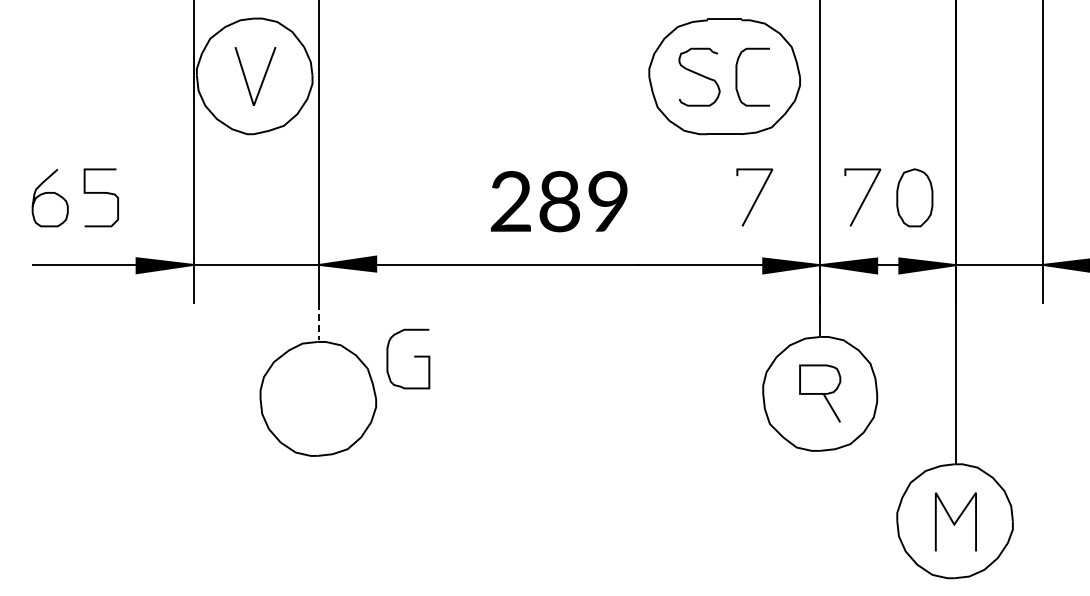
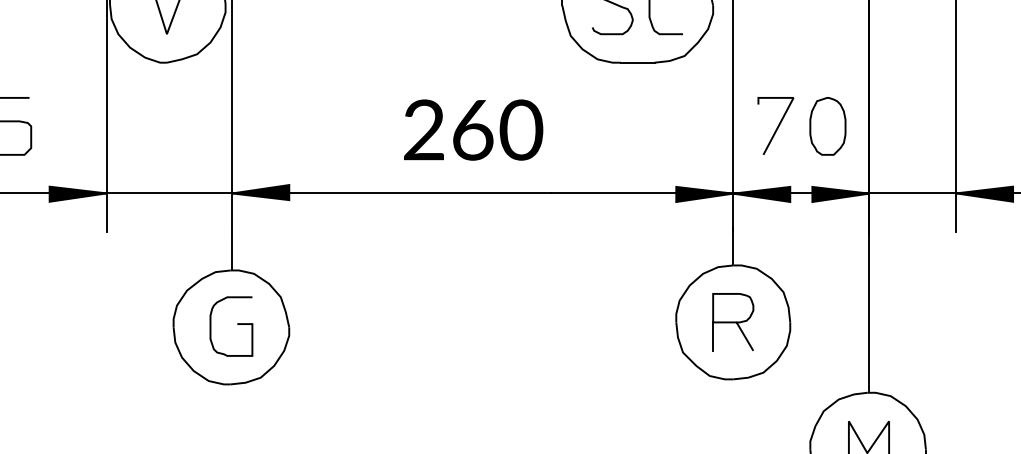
line: (756, 197) -> (669, 125), removed
text: (584, 201) -> (497, 129), 289 -> 260
line: (319, 322) -> (232, 250), dashed -> solid
curve: (414, 357) -> (237, 324), moved
line: (800, 407) -> (713, 335), added

